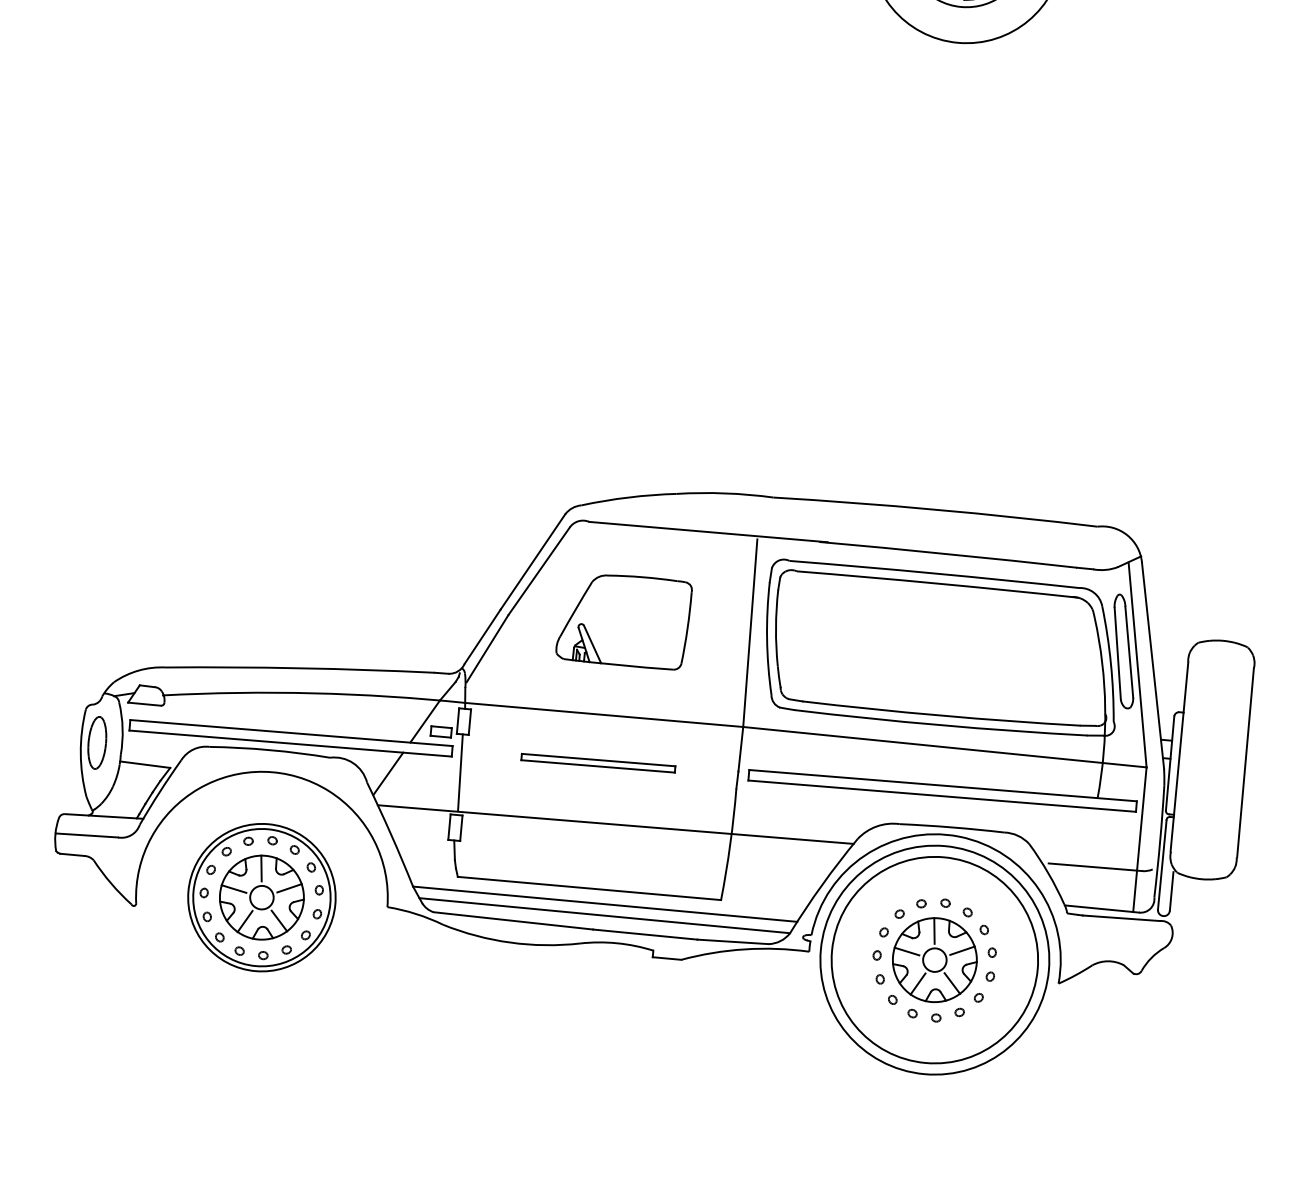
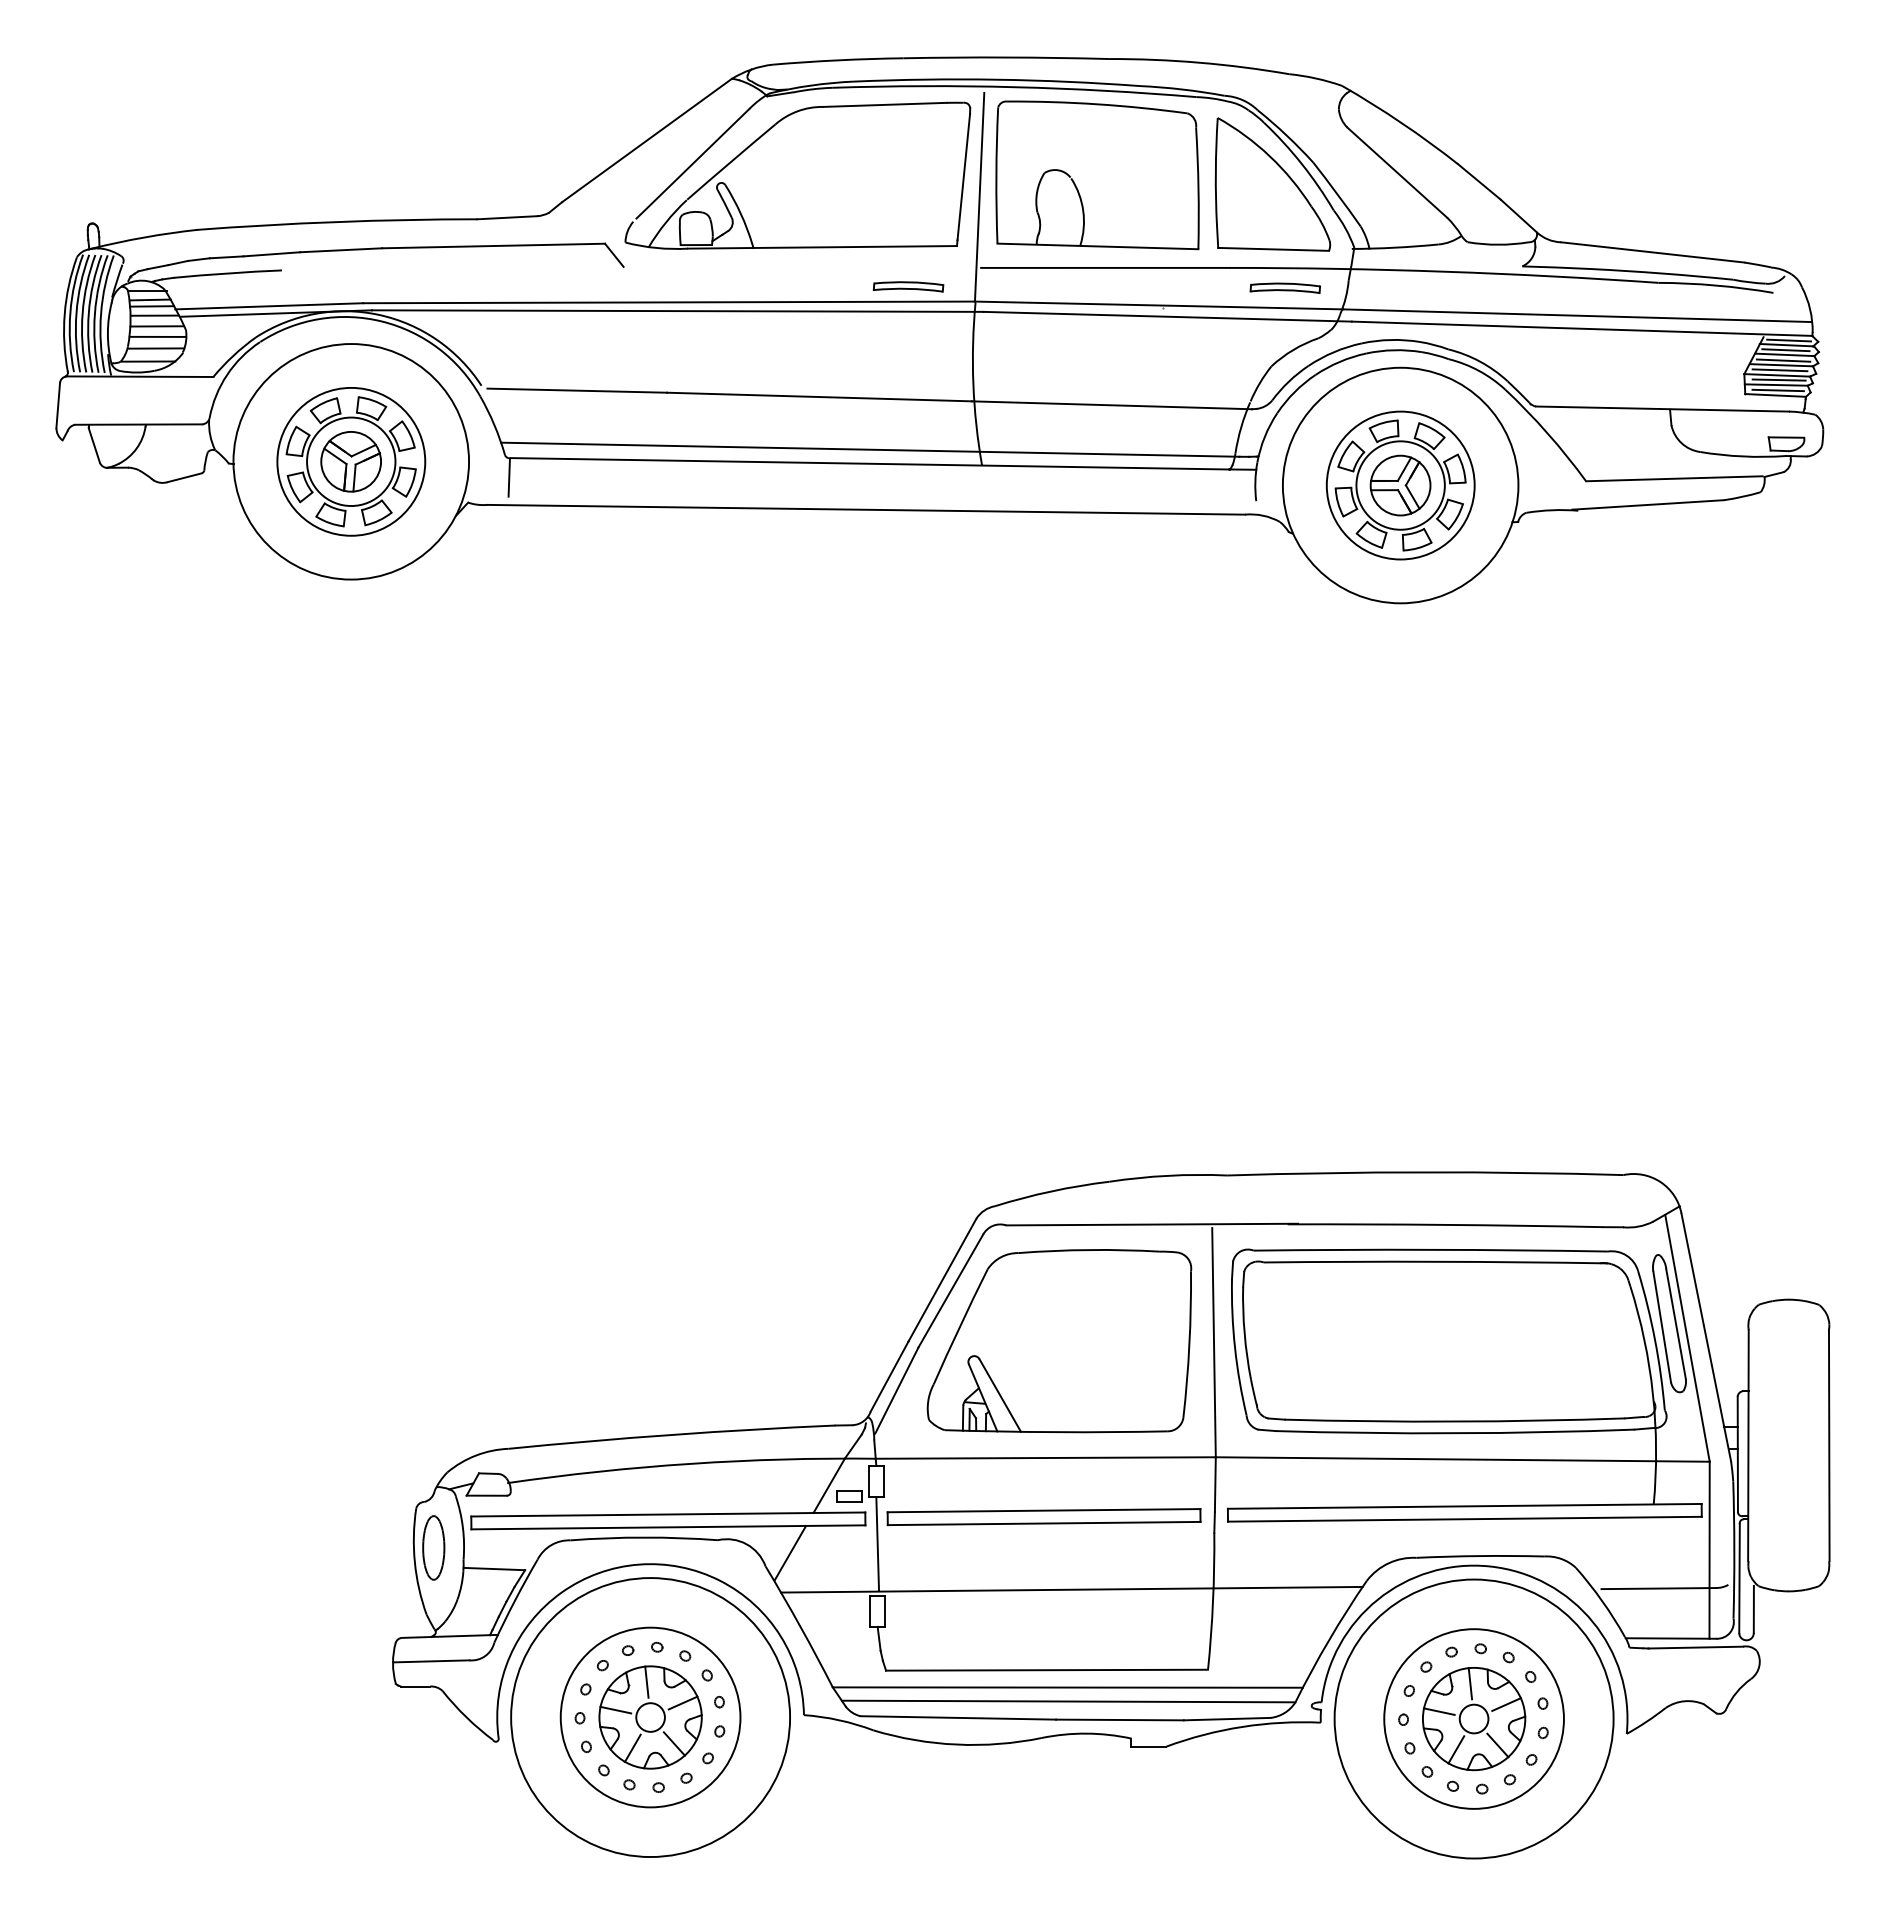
part: (624, 620) -> (1059, 1341), size x1.67
part: (597, 763) -> (1043, 1517), size x1.67
circle: (261, 897) -> (650, 1717), size x1.67
circle: (934, 959) -> (1473, 1718), size x0.71

